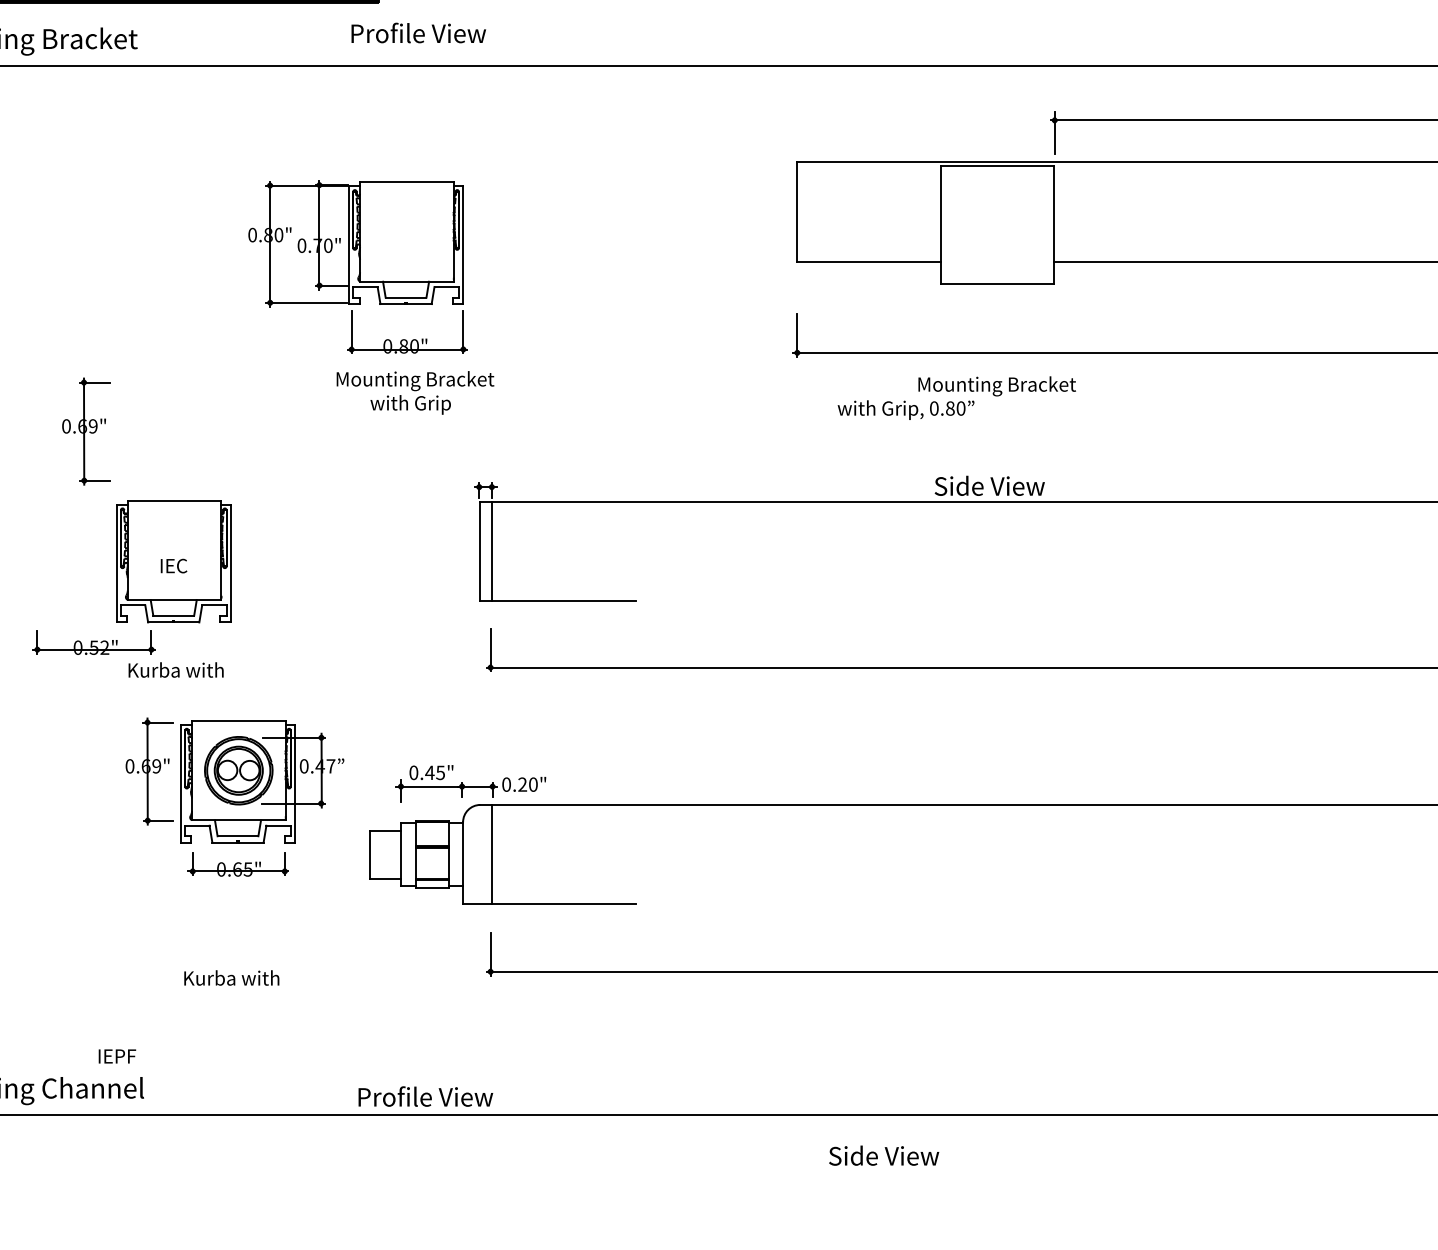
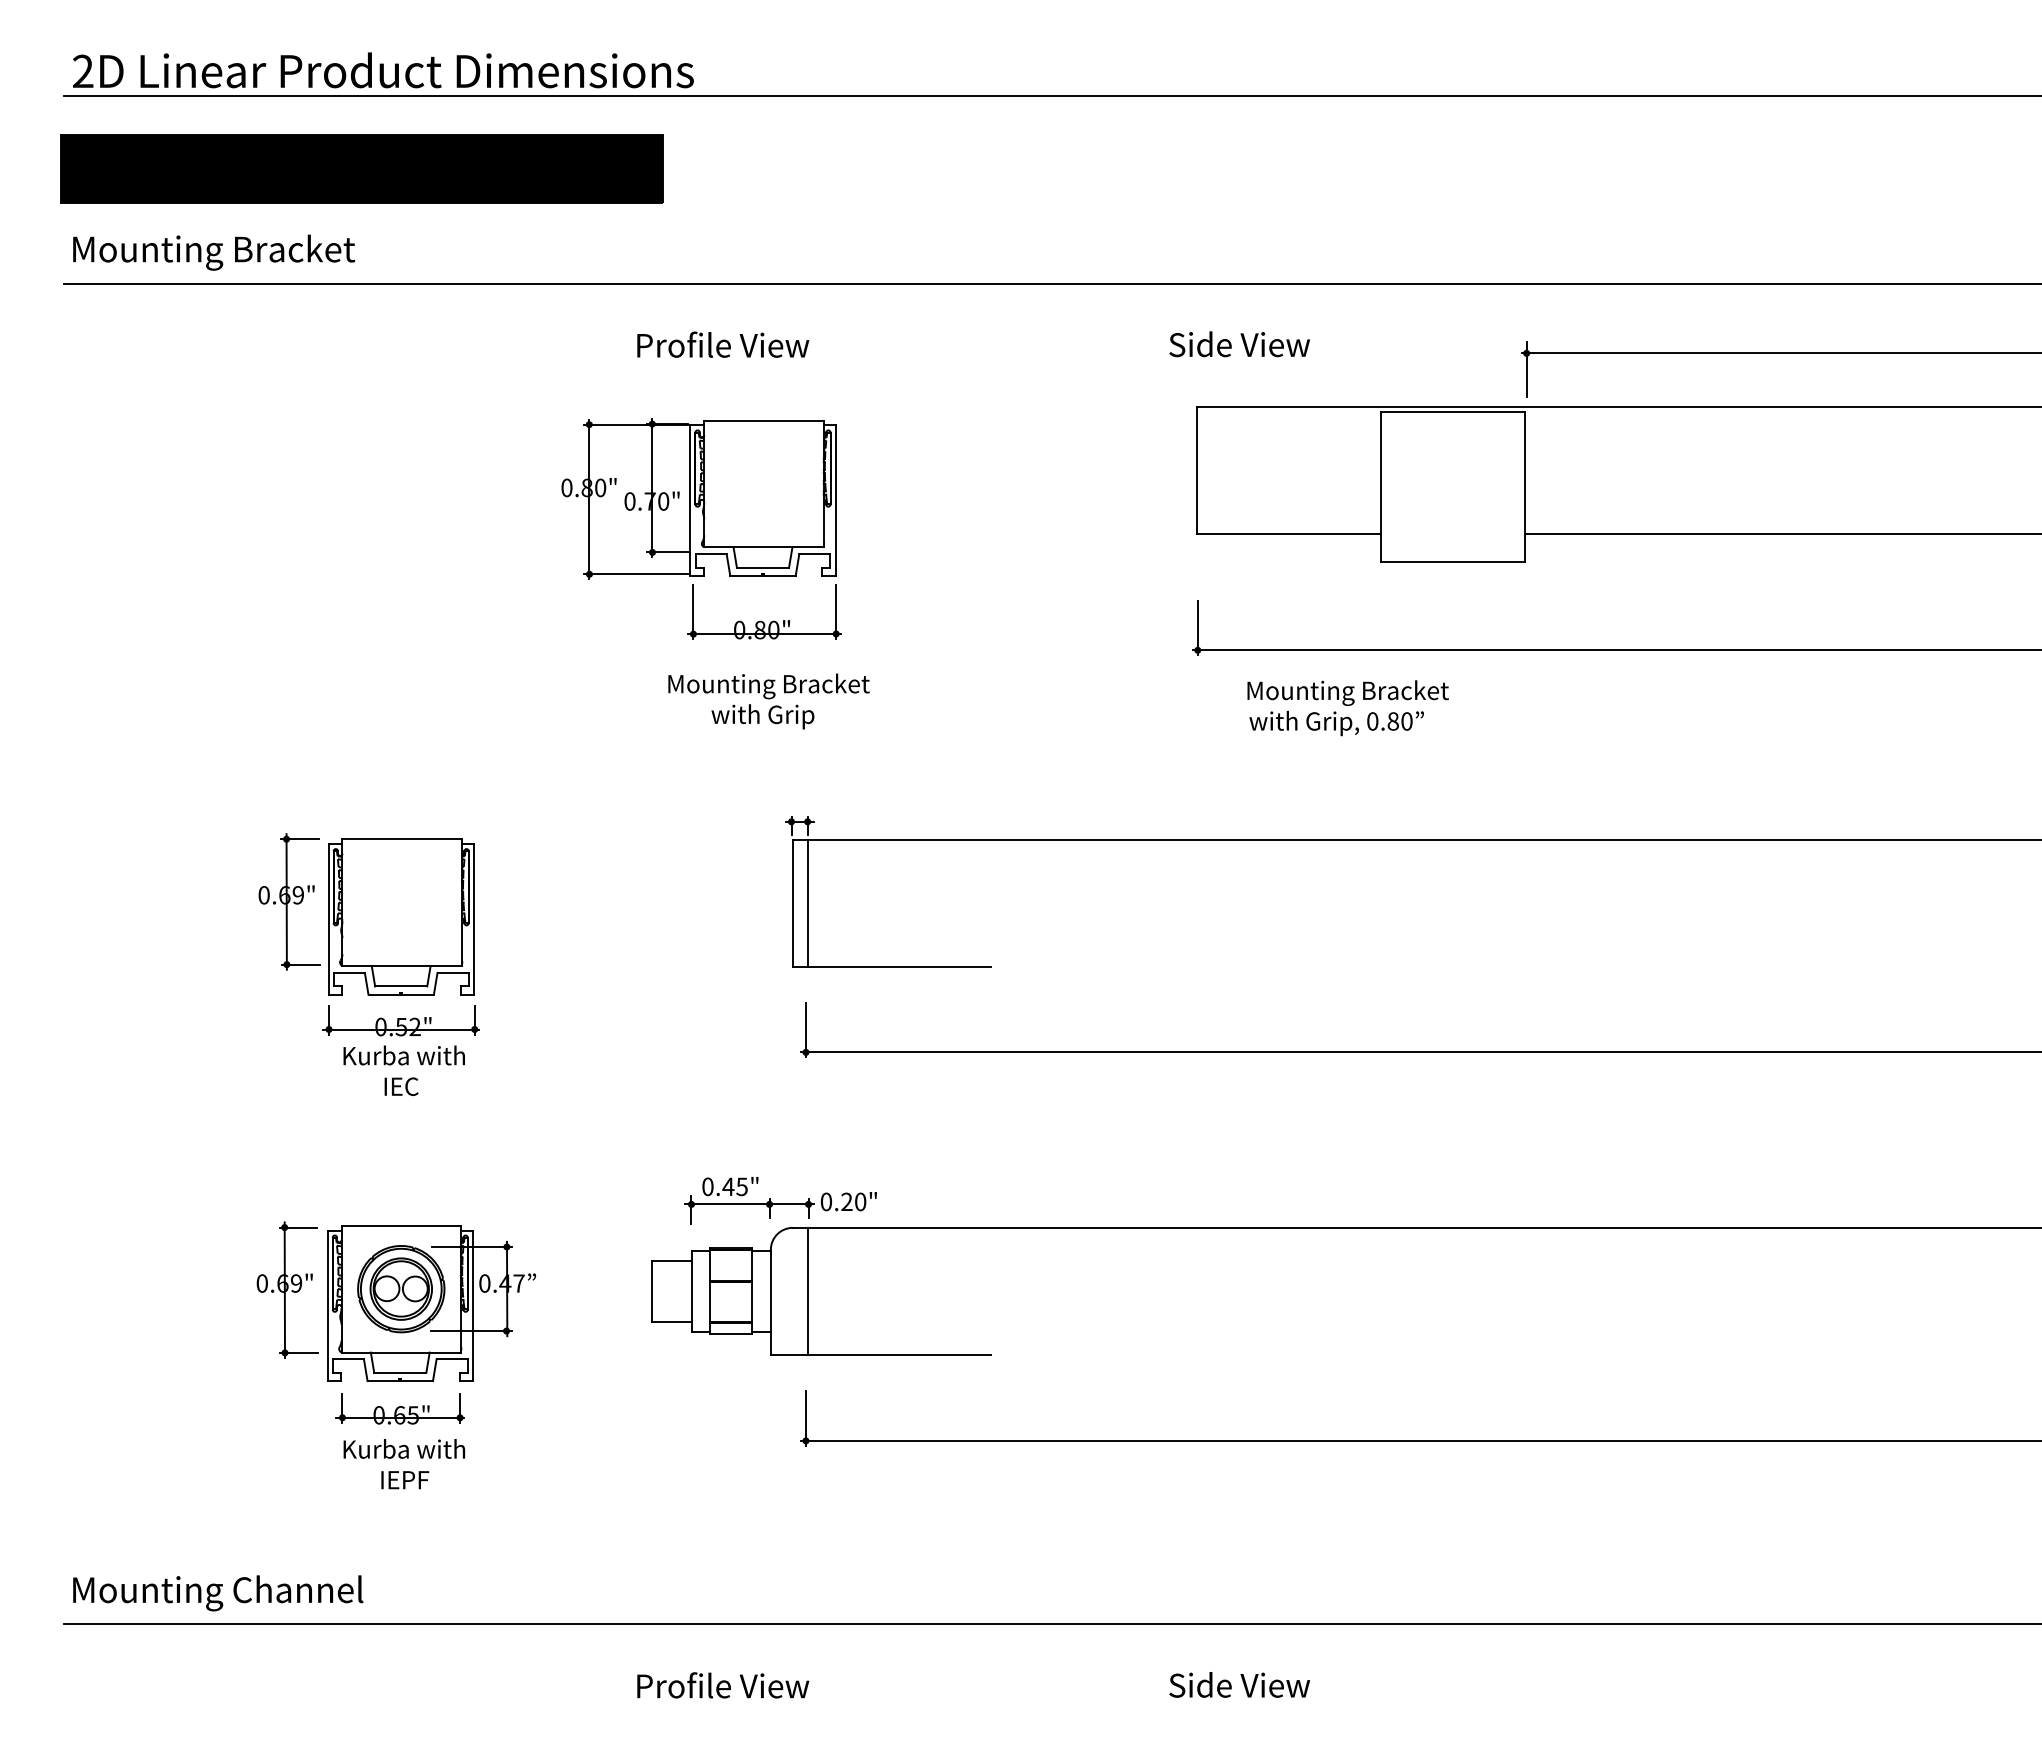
text: (418, 32) -> (723, 344), moved
part: (357, 266) -> (701, 528), moved
text: (996, 385) -> (1347, 692), moved
text: (415, 392) -> (768, 701), moved
part: (86, 431) -> (289, 901), moved
text: (989, 486) -> (1239, 344), moved
text: (173, 565) -> (401, 1086), moved
part: (93, 642) -> (400, 1020), moved
part: (234, 796) -> (395, 1322), moved
text: (231, 977) -> (404, 1448), moved
text: (117, 1056) -> (405, 1480), moved
text: (426, 1096) -> (723, 1685), moved
text: (883, 1155) -> (1239, 1684), moved

